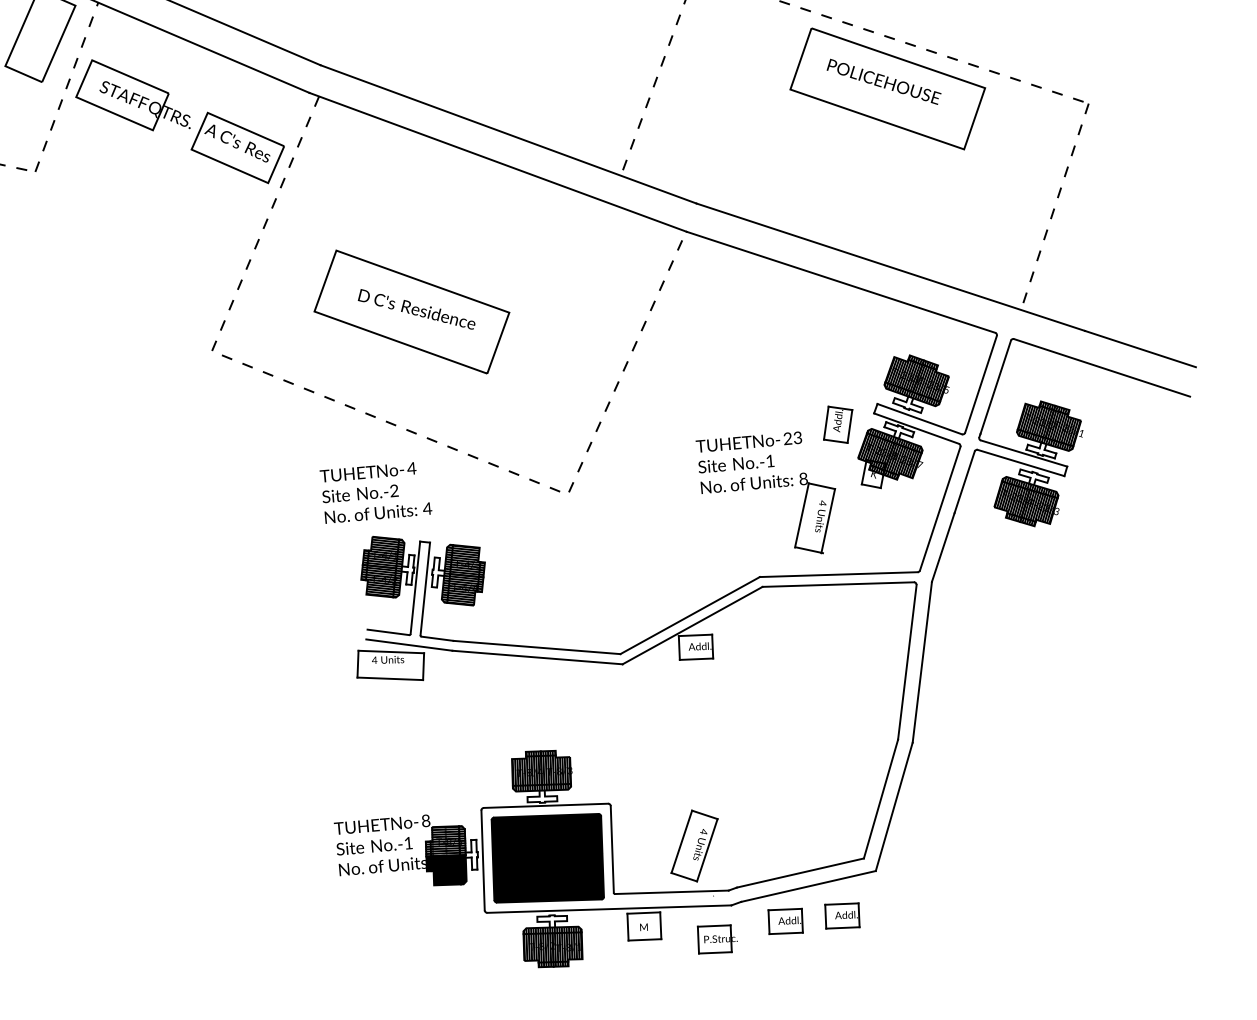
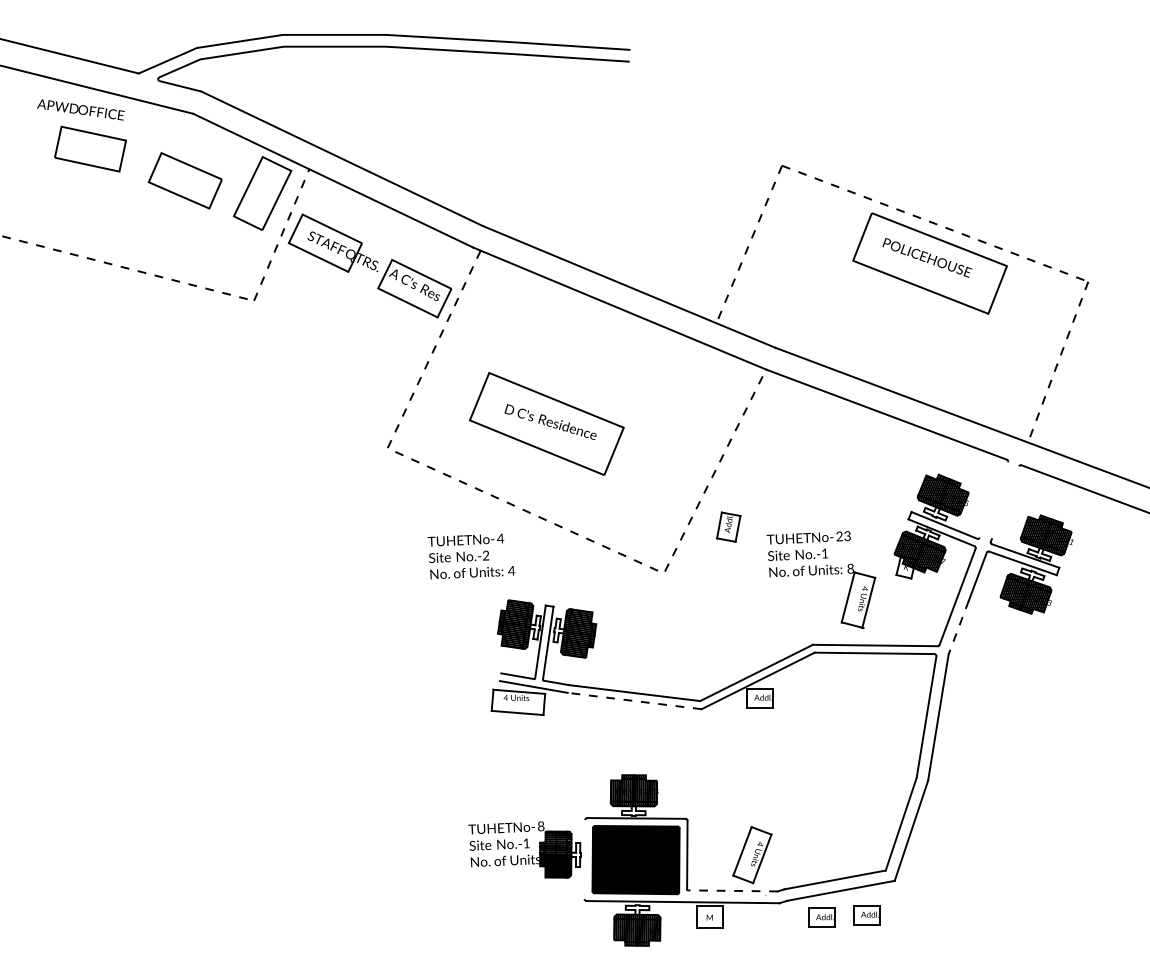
line: (980, 383) -> (993, 499), removed
line: (995, 386) -> (1005, 502), removed
part: (837, 423) -> (728, 526), moved
text: (375, 492) -> (471, 556), moved
line: (942, 547) -> (958, 627), solid -> dashed
line: (537, 656) -> (634, 700), solid -> dashed
line: (482, 860) -> (584, 859), removed
line: (671, 891) -> (732, 890), solid -> dashed
part: (717, 939) -> (767, 929), removed

